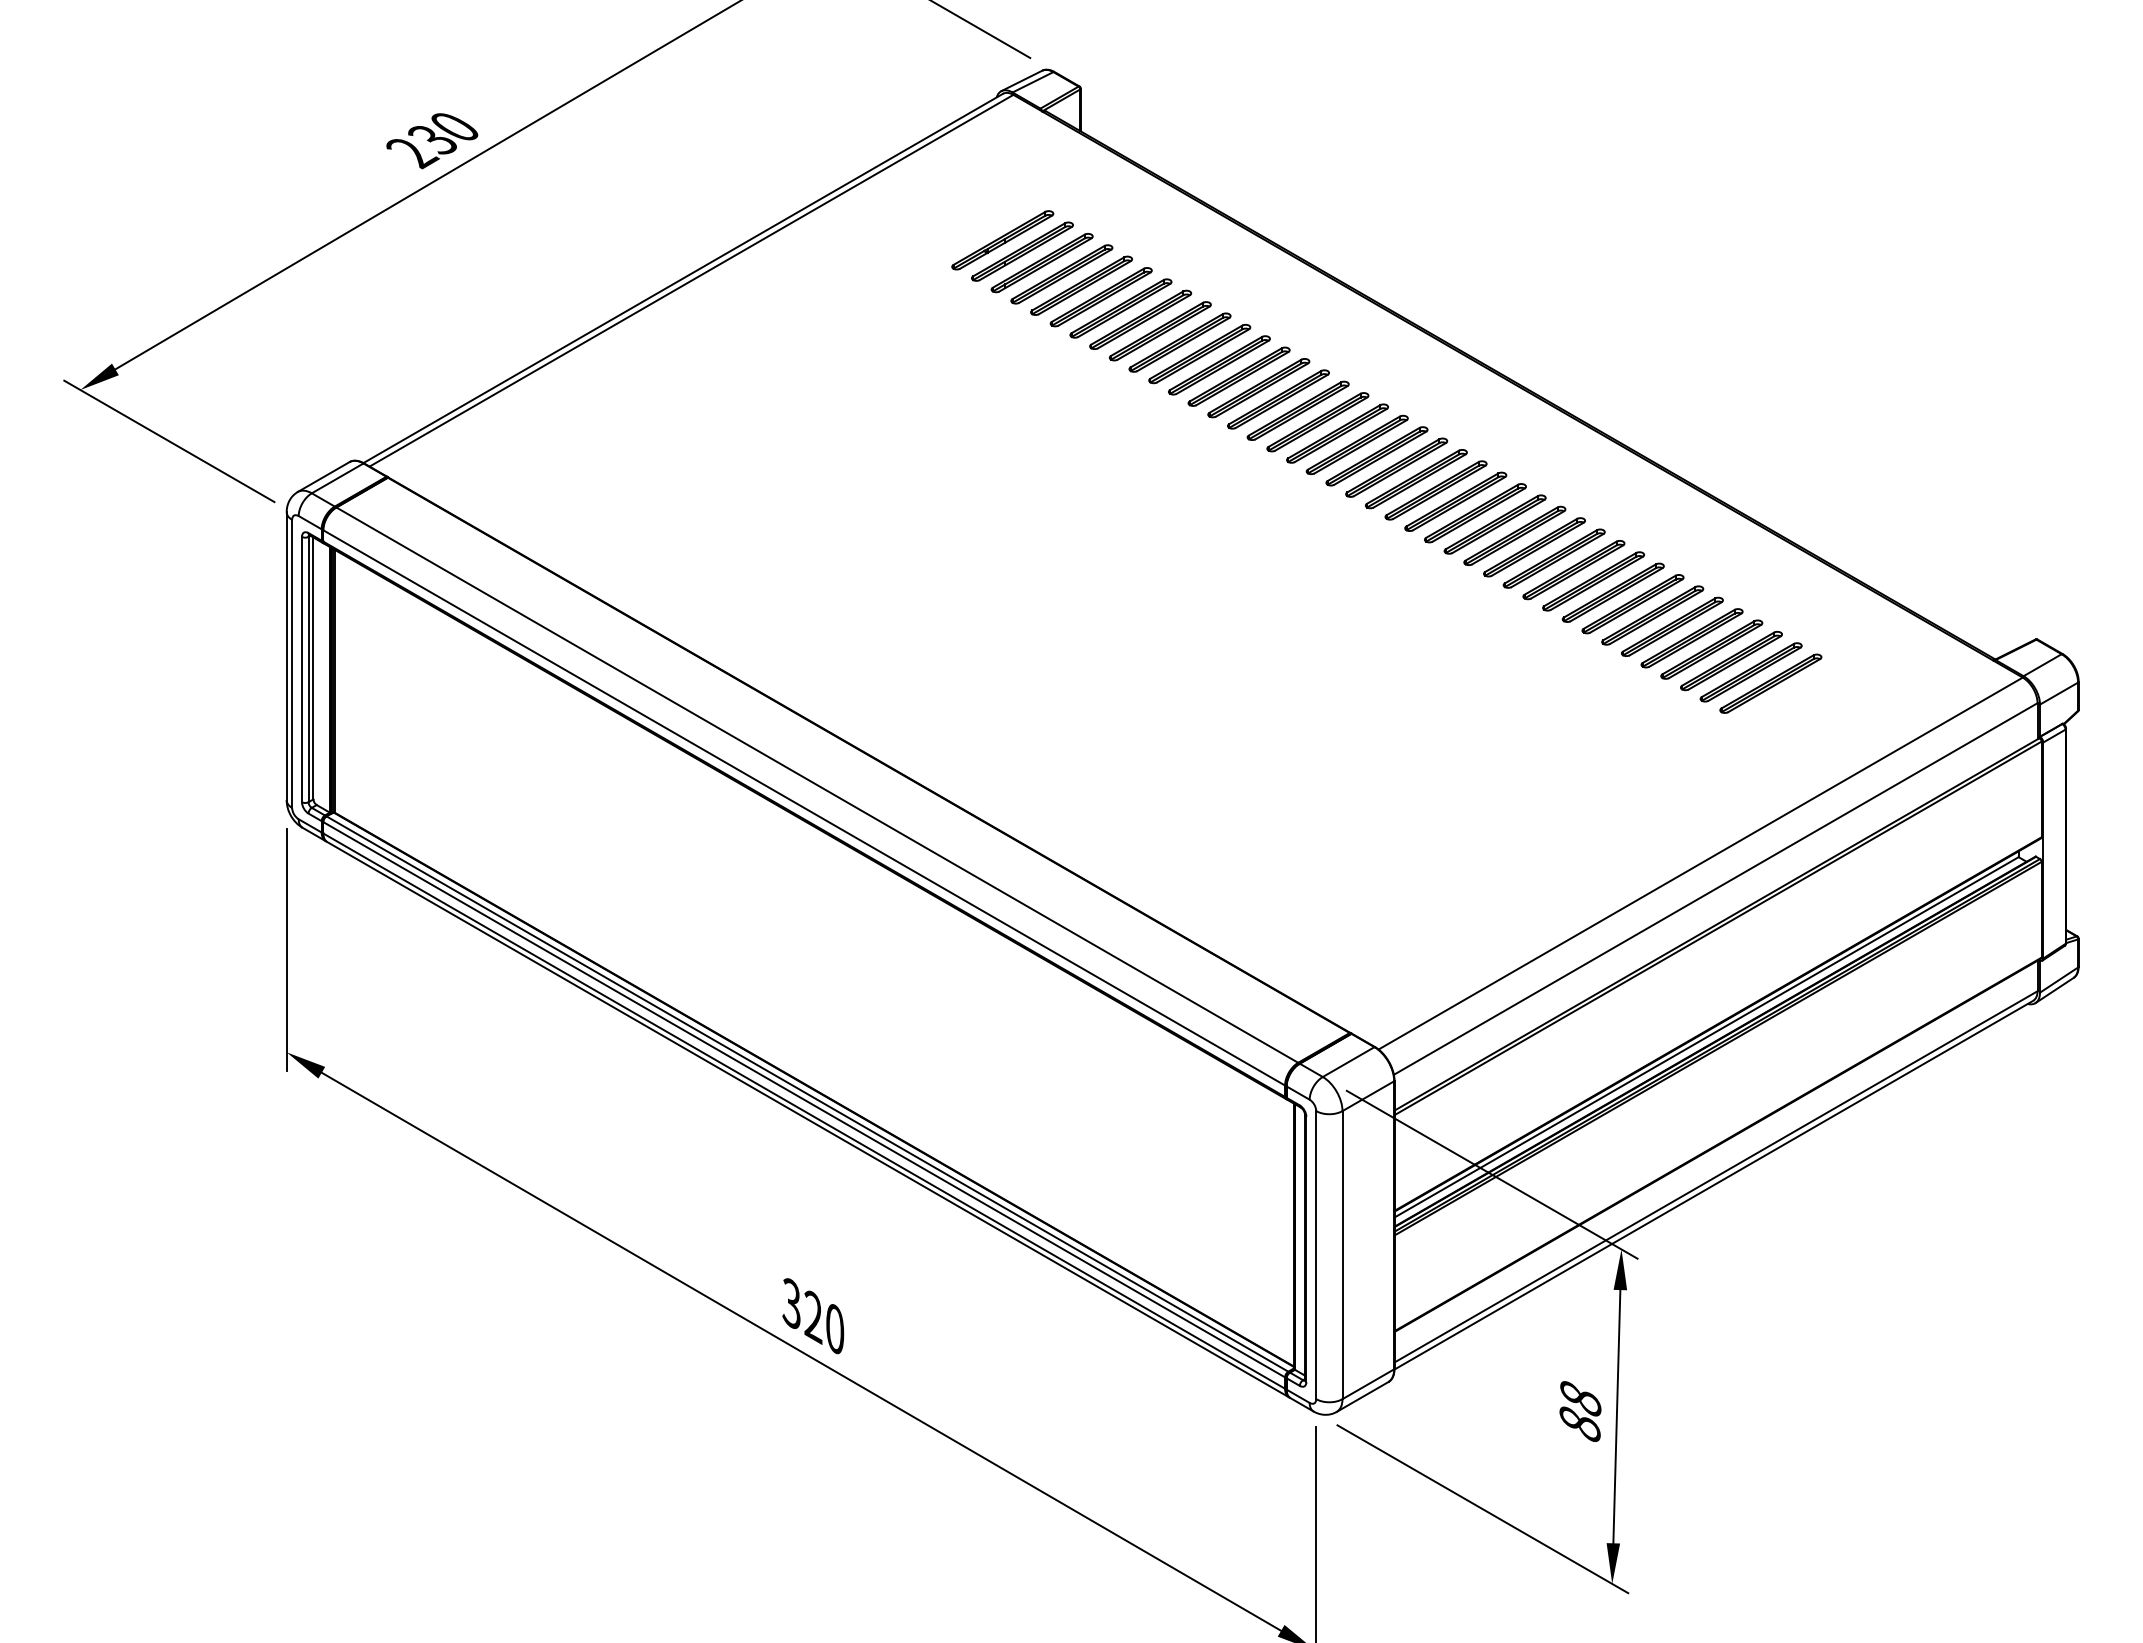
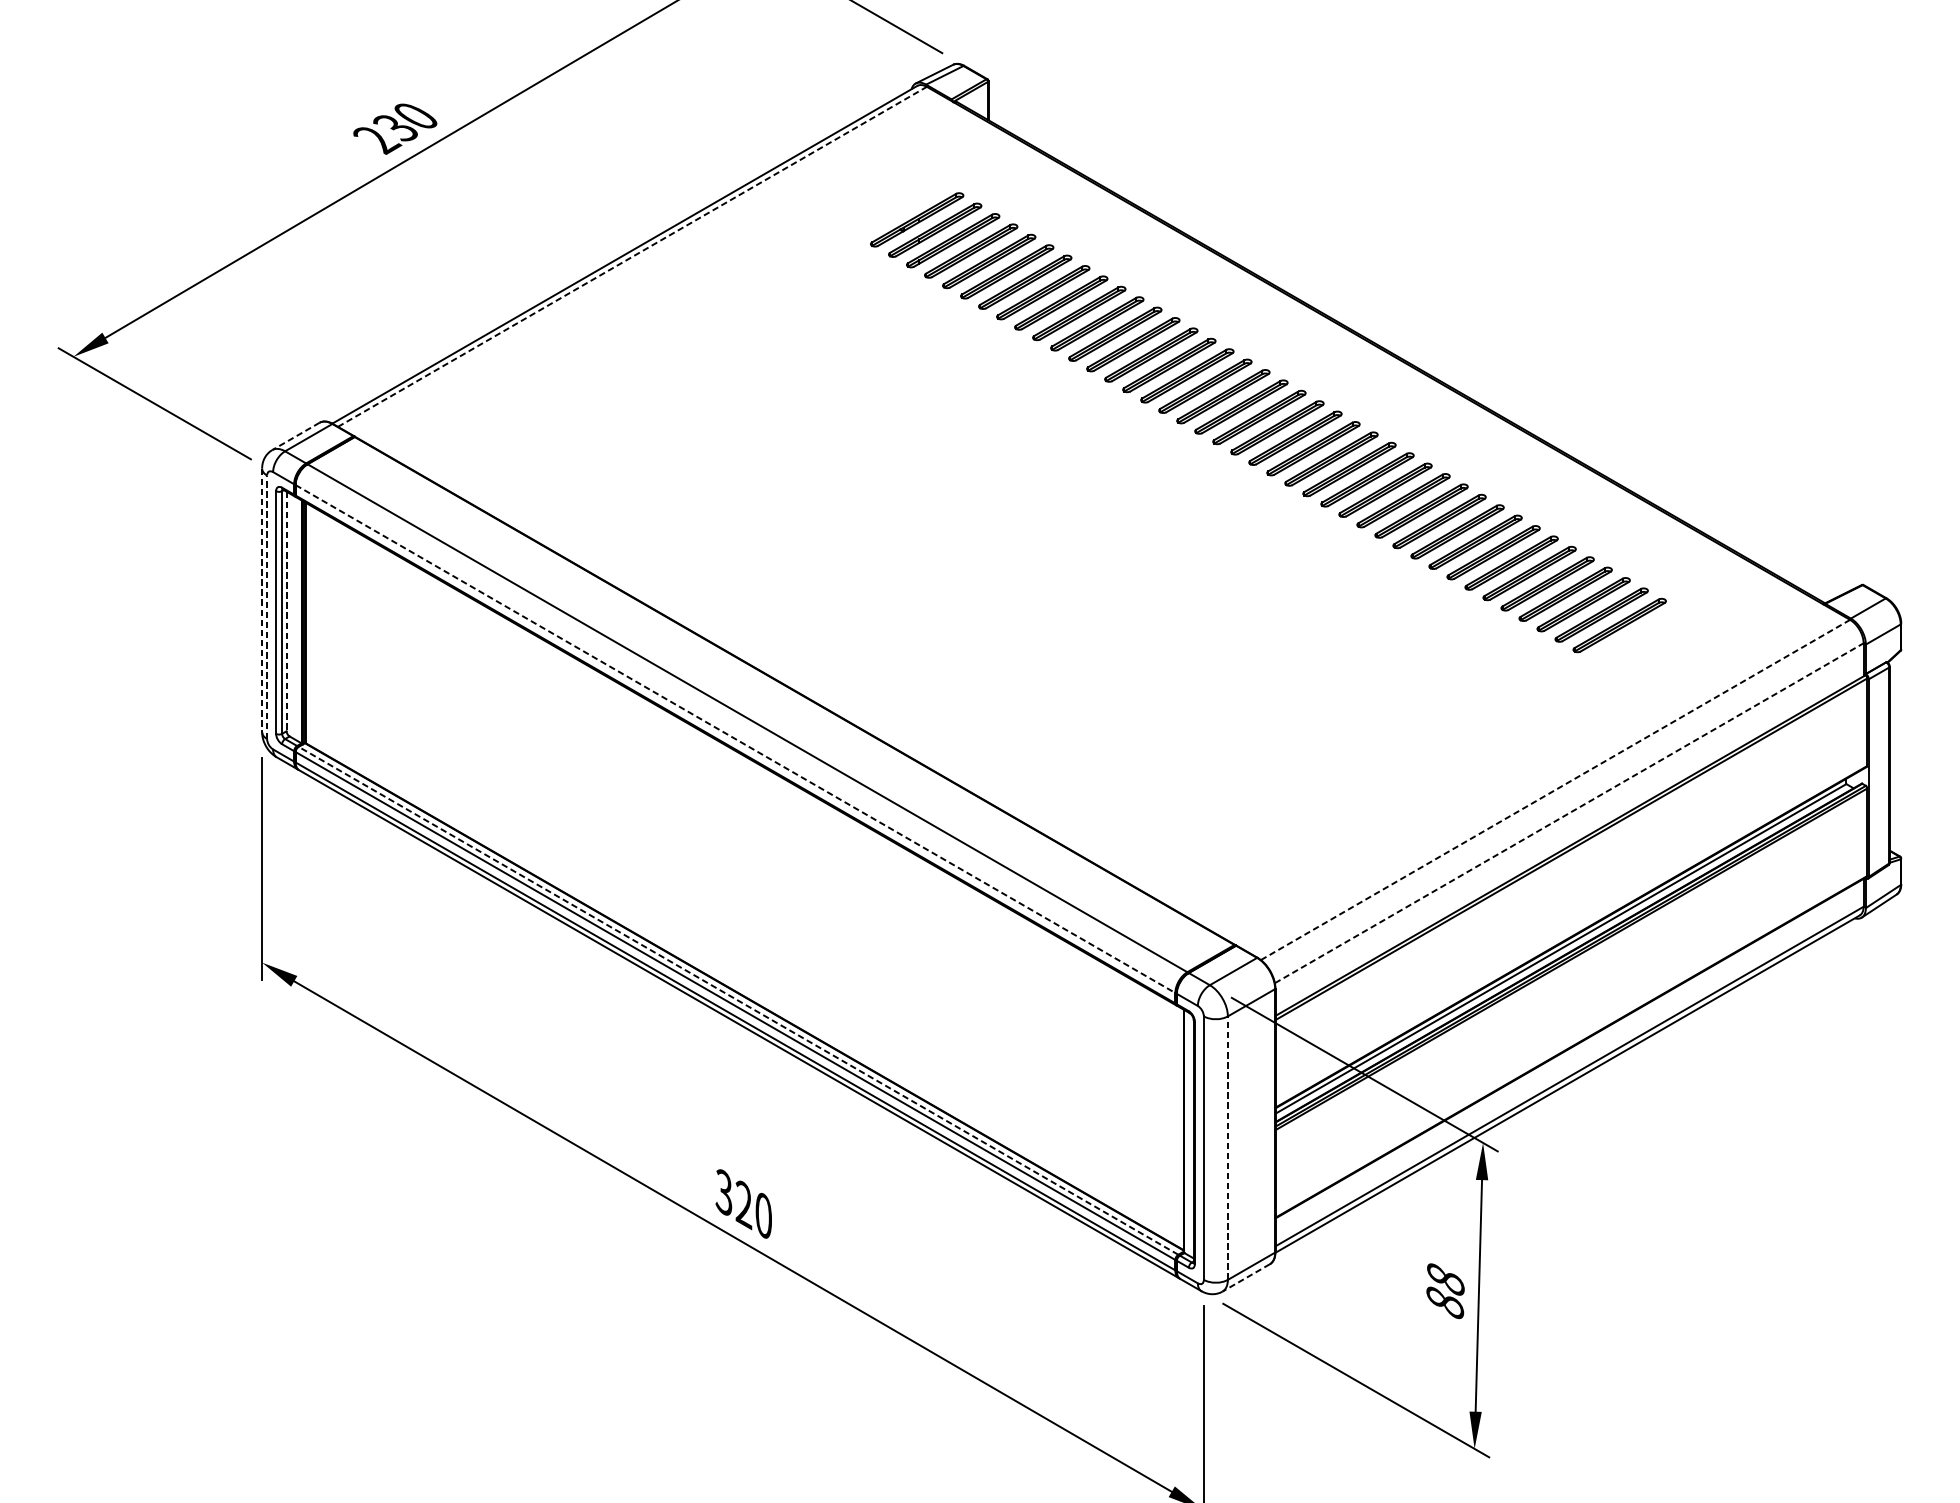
line: (691, 280) -> (632, 256), solid -> dashed
line: (323, 477) -> (295, 436), solid -> dashed
line: (286, 656) -> (261, 600), solid -> dashed
line: (292, 663) -> (267, 606), solid -> dashed
line: (313, 668) -> (286, 611), solid -> dashed
line: (804, 808) -> (735, 739), solid -> dashed
line: (1700, 863) -> (1555, 789), solid -> dashed
line: (1715, 888) -> (1569, 812), solid -> dashed
line: (807, 1093) -> (738, 1000), solid -> dashed
line: (1342, 1254) -> (1227, 1147), solid -> dashed
line: (1362, 1396) -> (1246, 1277), solid -> dashed

